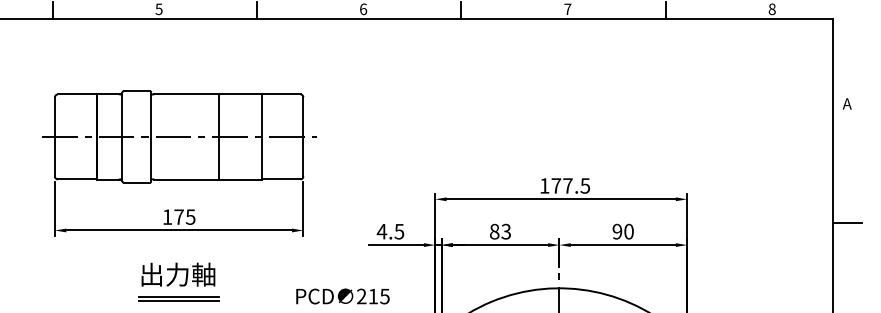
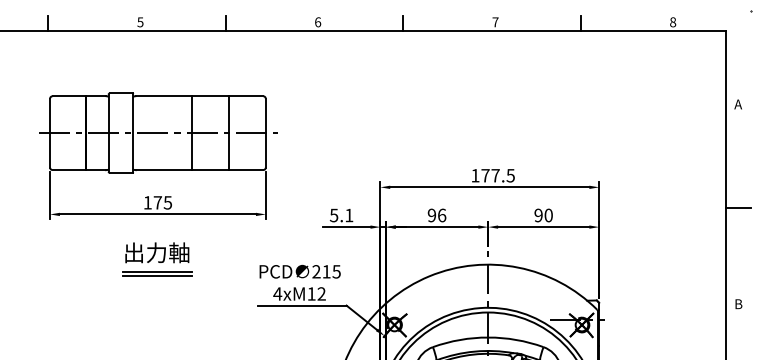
text: (390, 231) -> (341, 215), 4.5 -> 5.1
text: (499, 231) -> (436, 215), 83 -> 96

